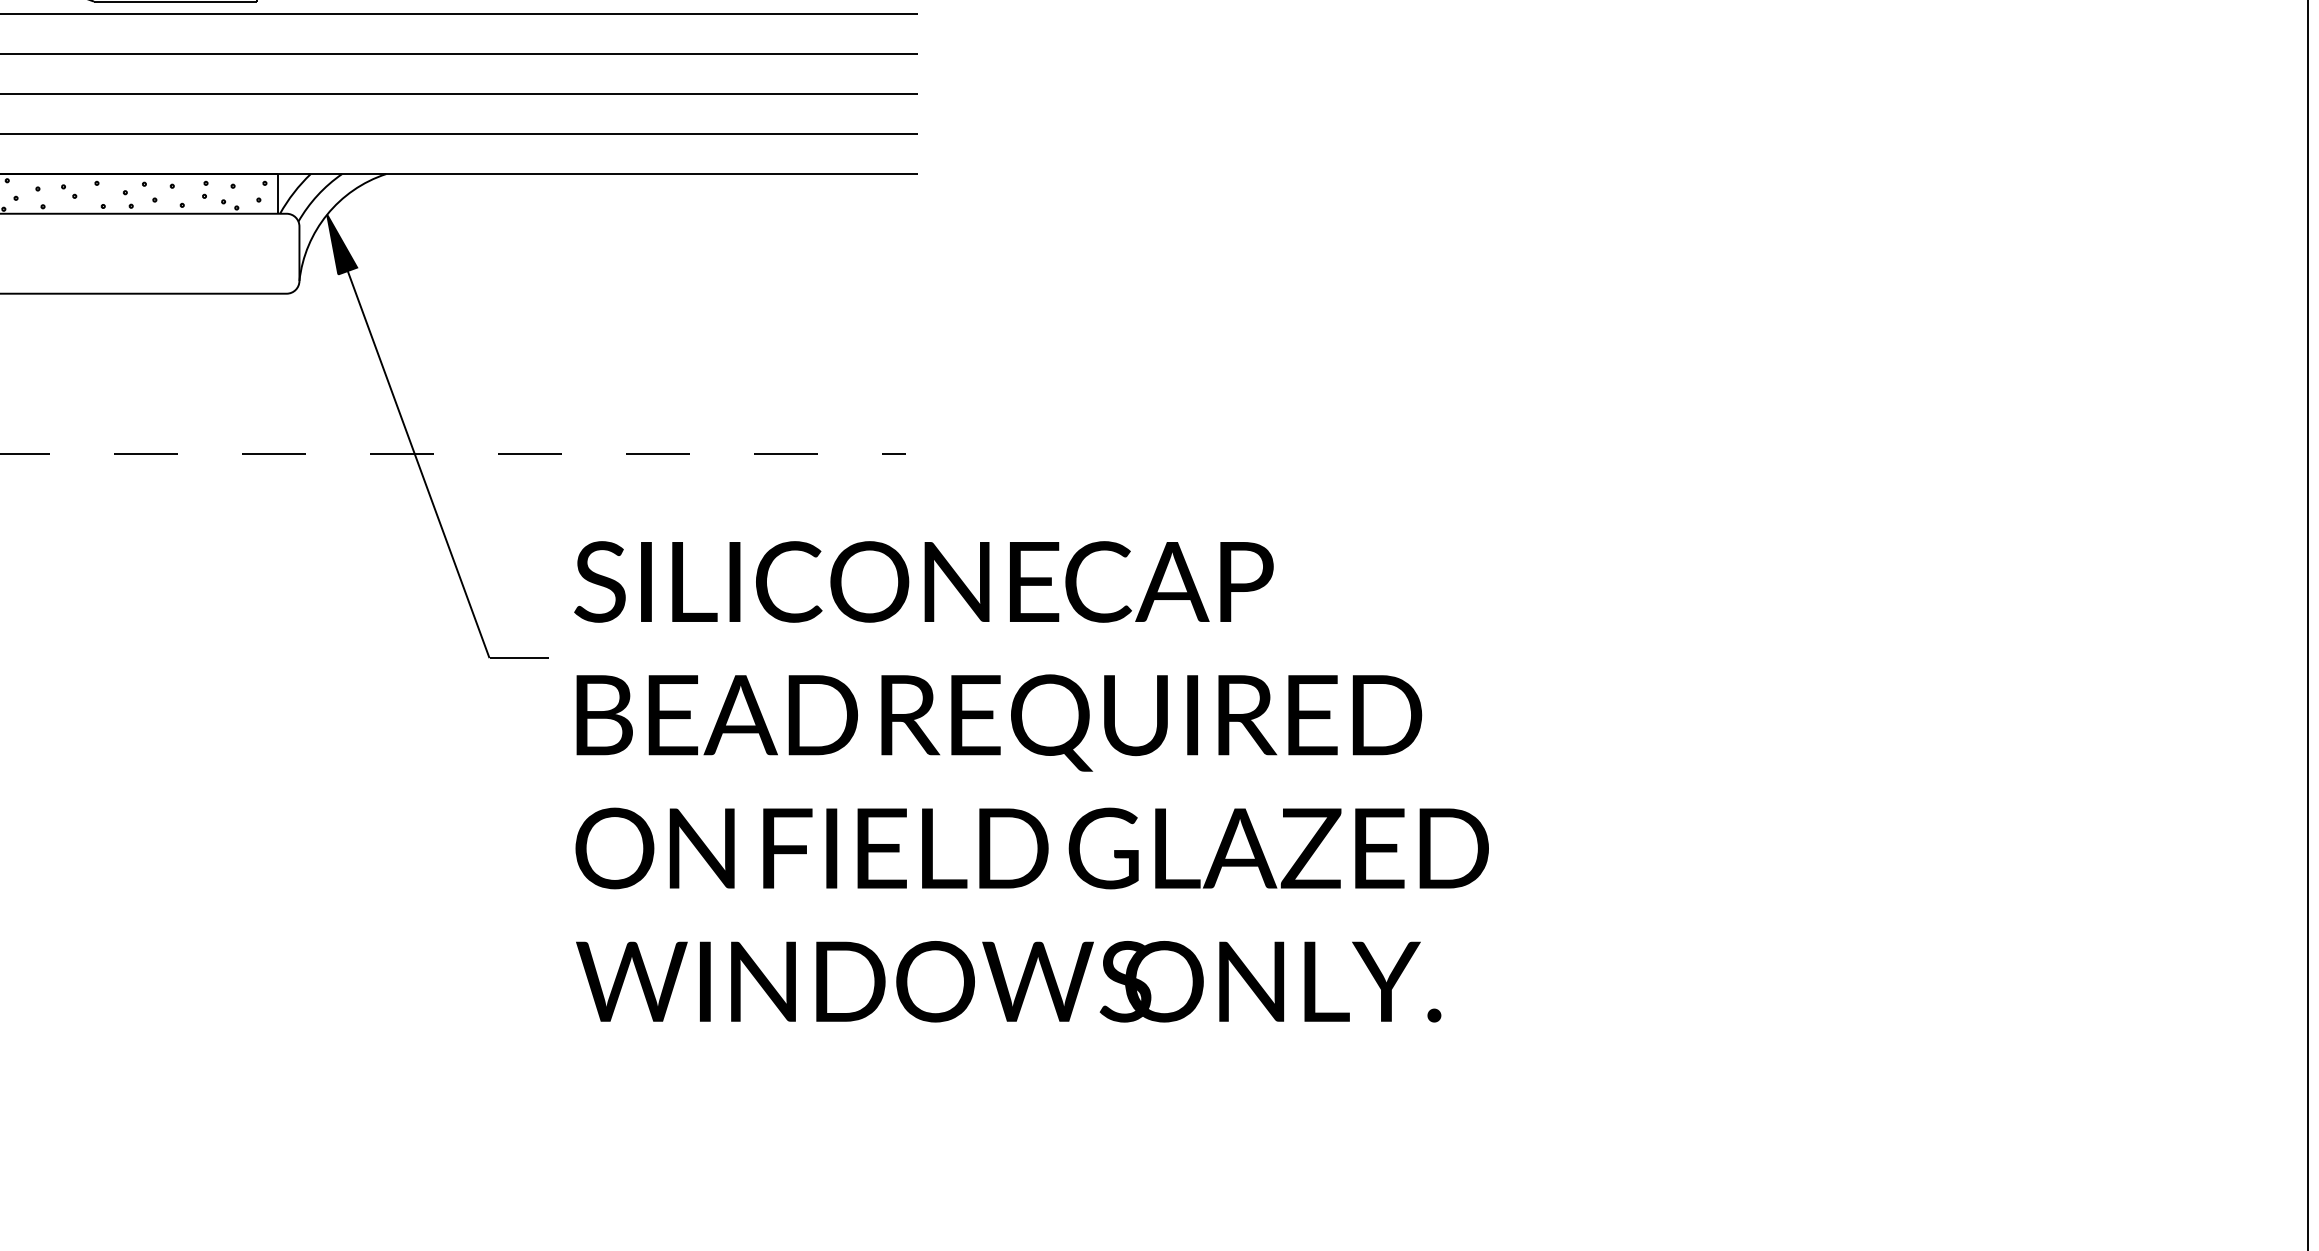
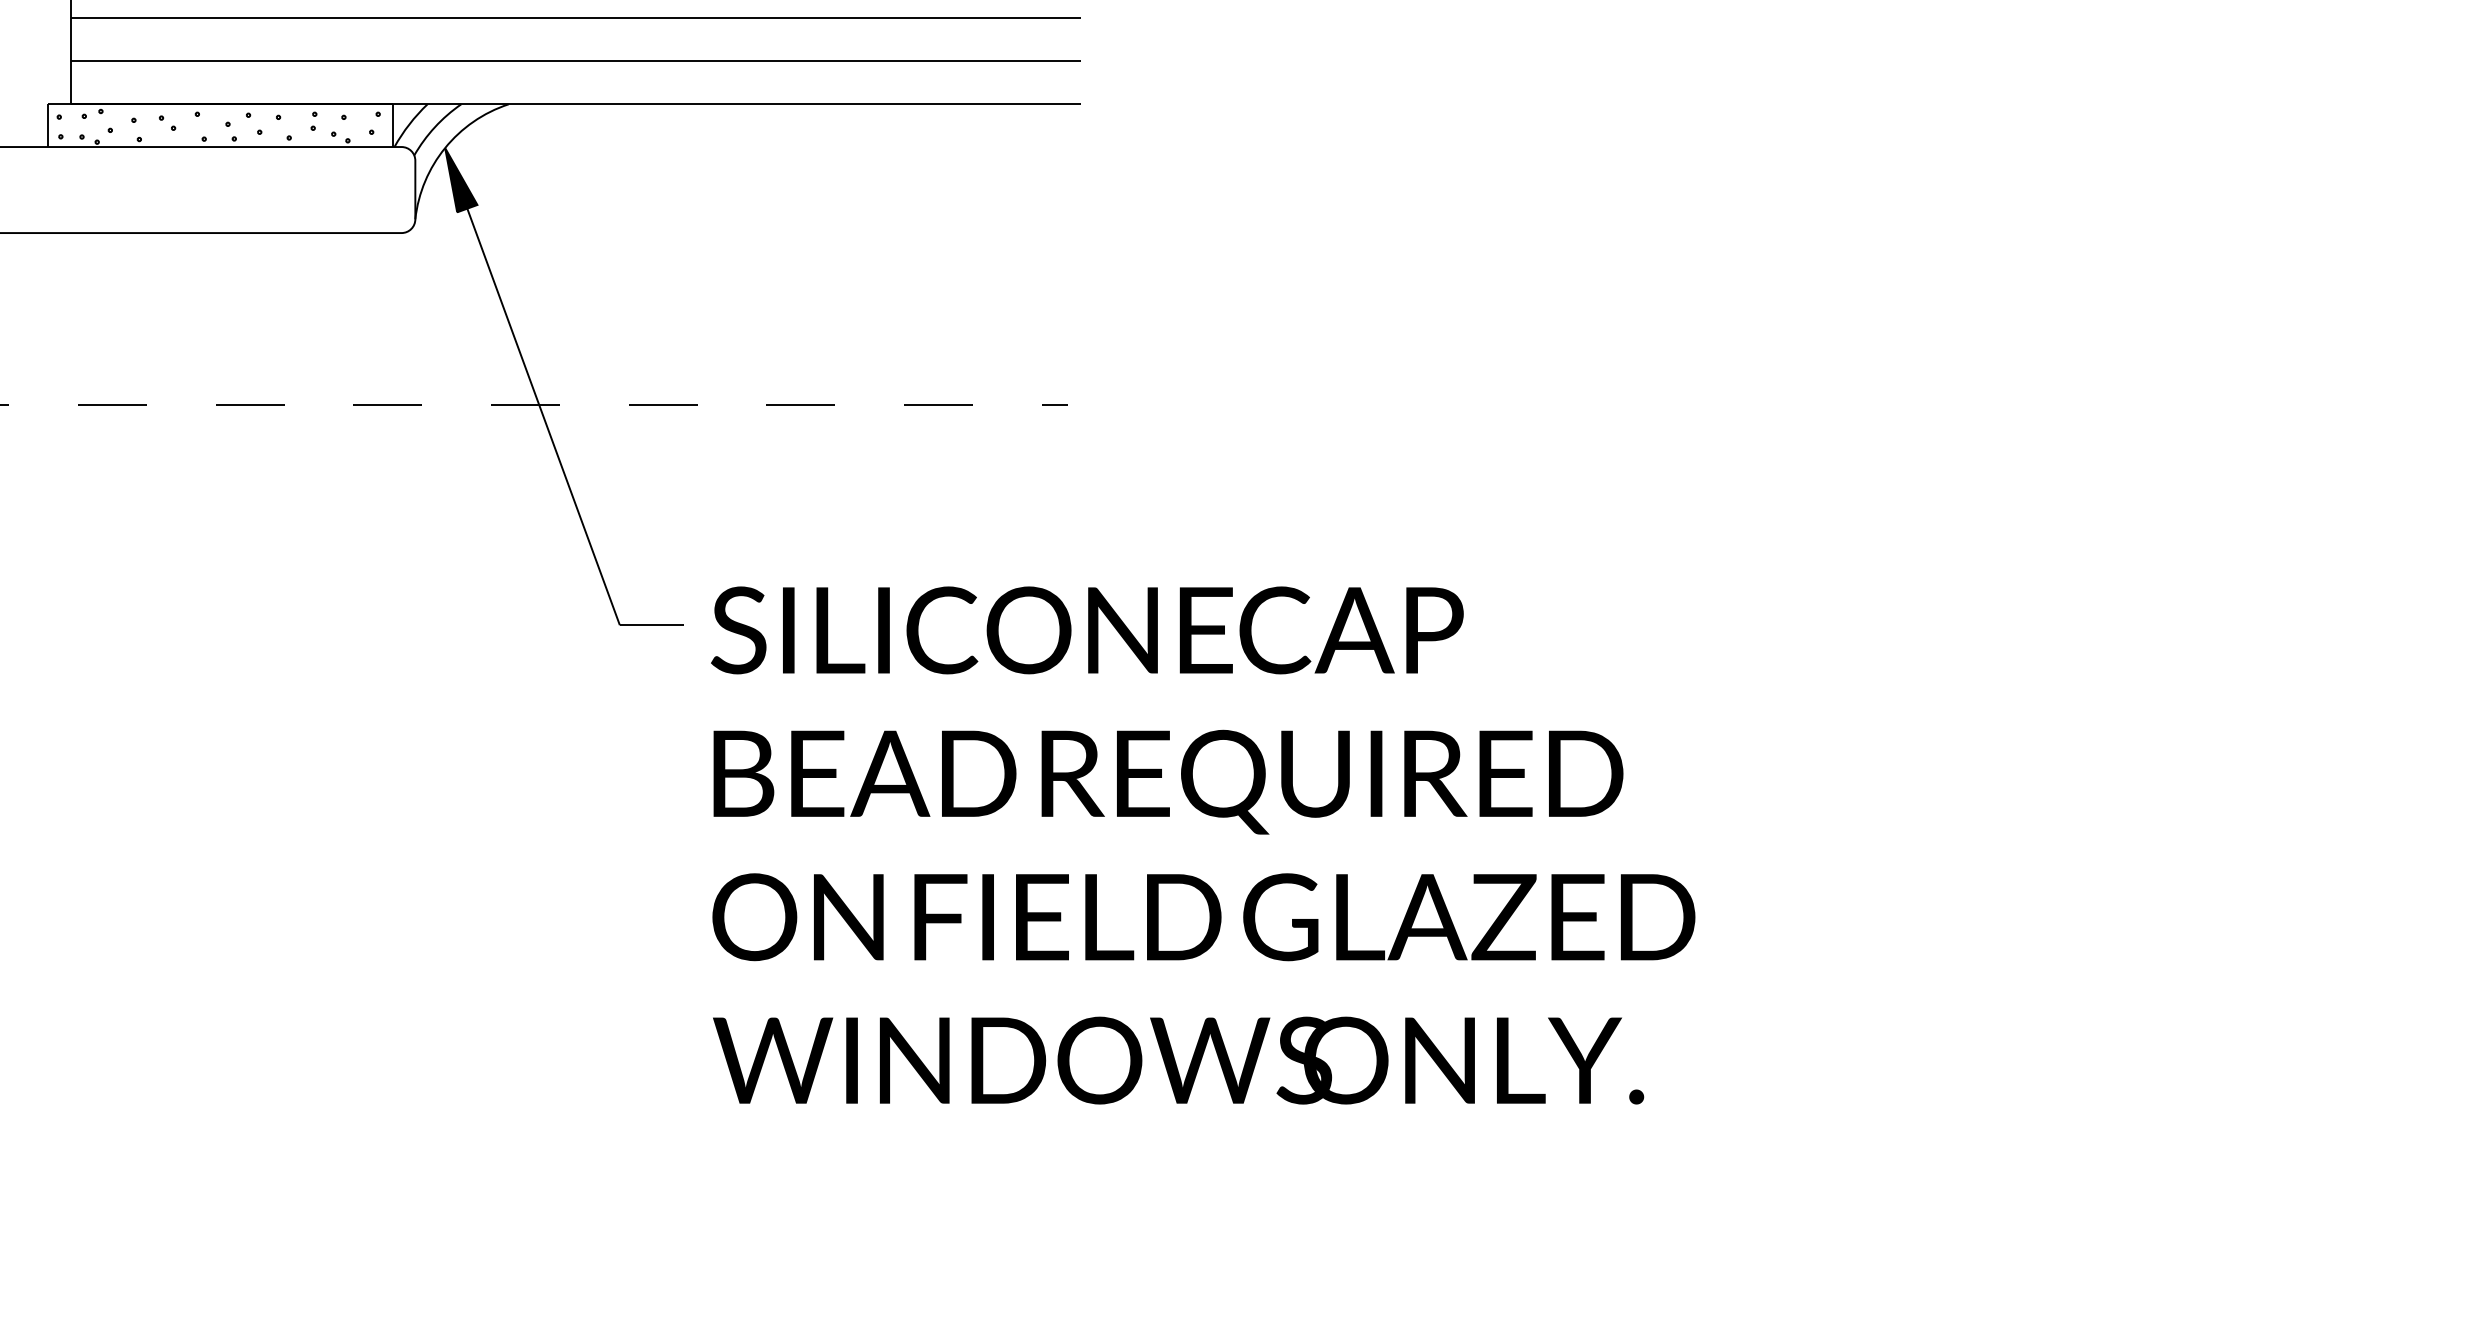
text: (1031, 781) -> (1203, 845), moved

